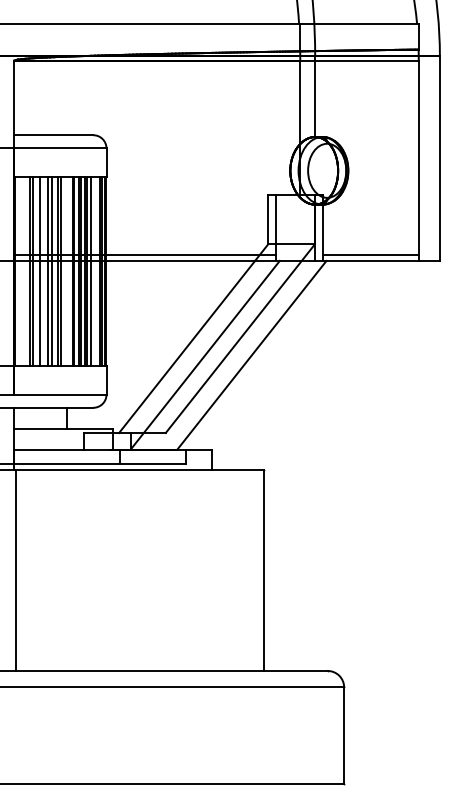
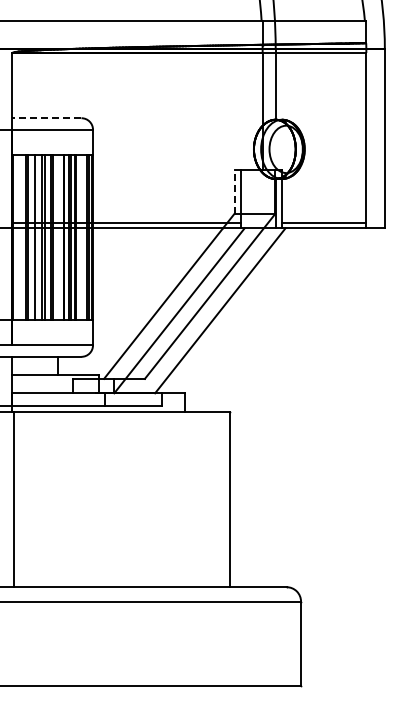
line: (53, 135) -> (46, 118), solid -> dashed
line: (268, 220) -> (234, 192), solid -> dashed
line: (91, 270) -> (79, 236), removed

